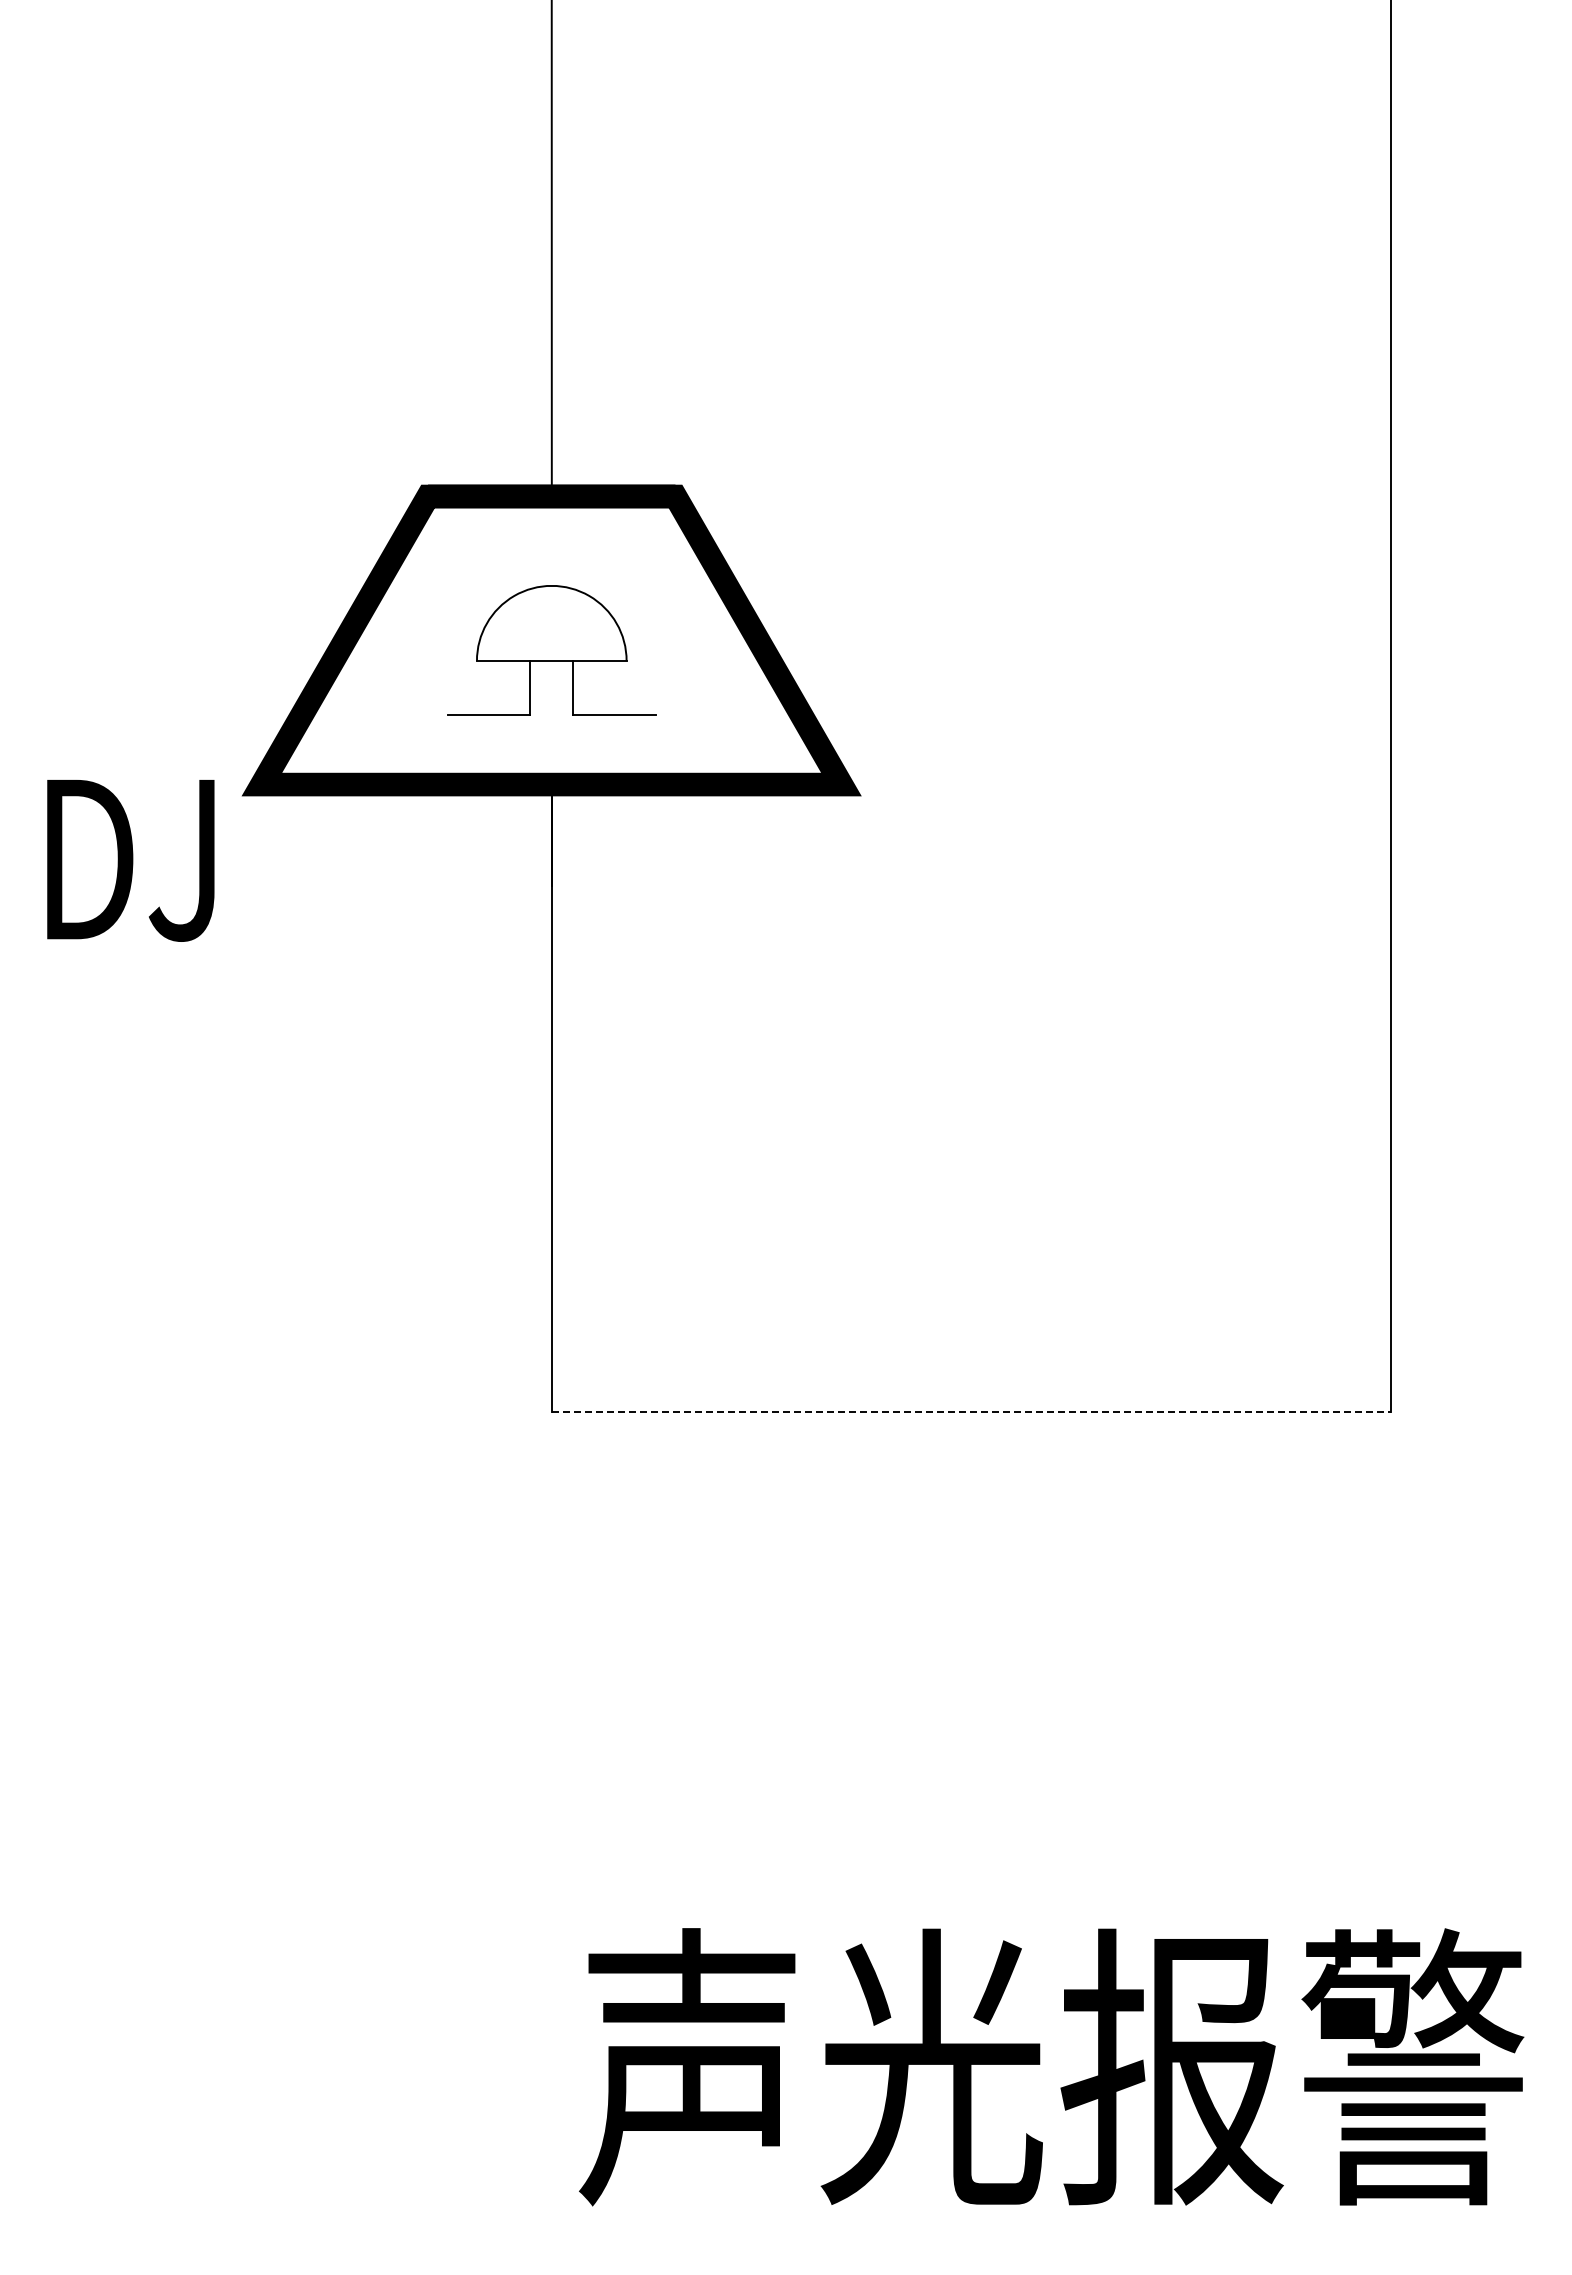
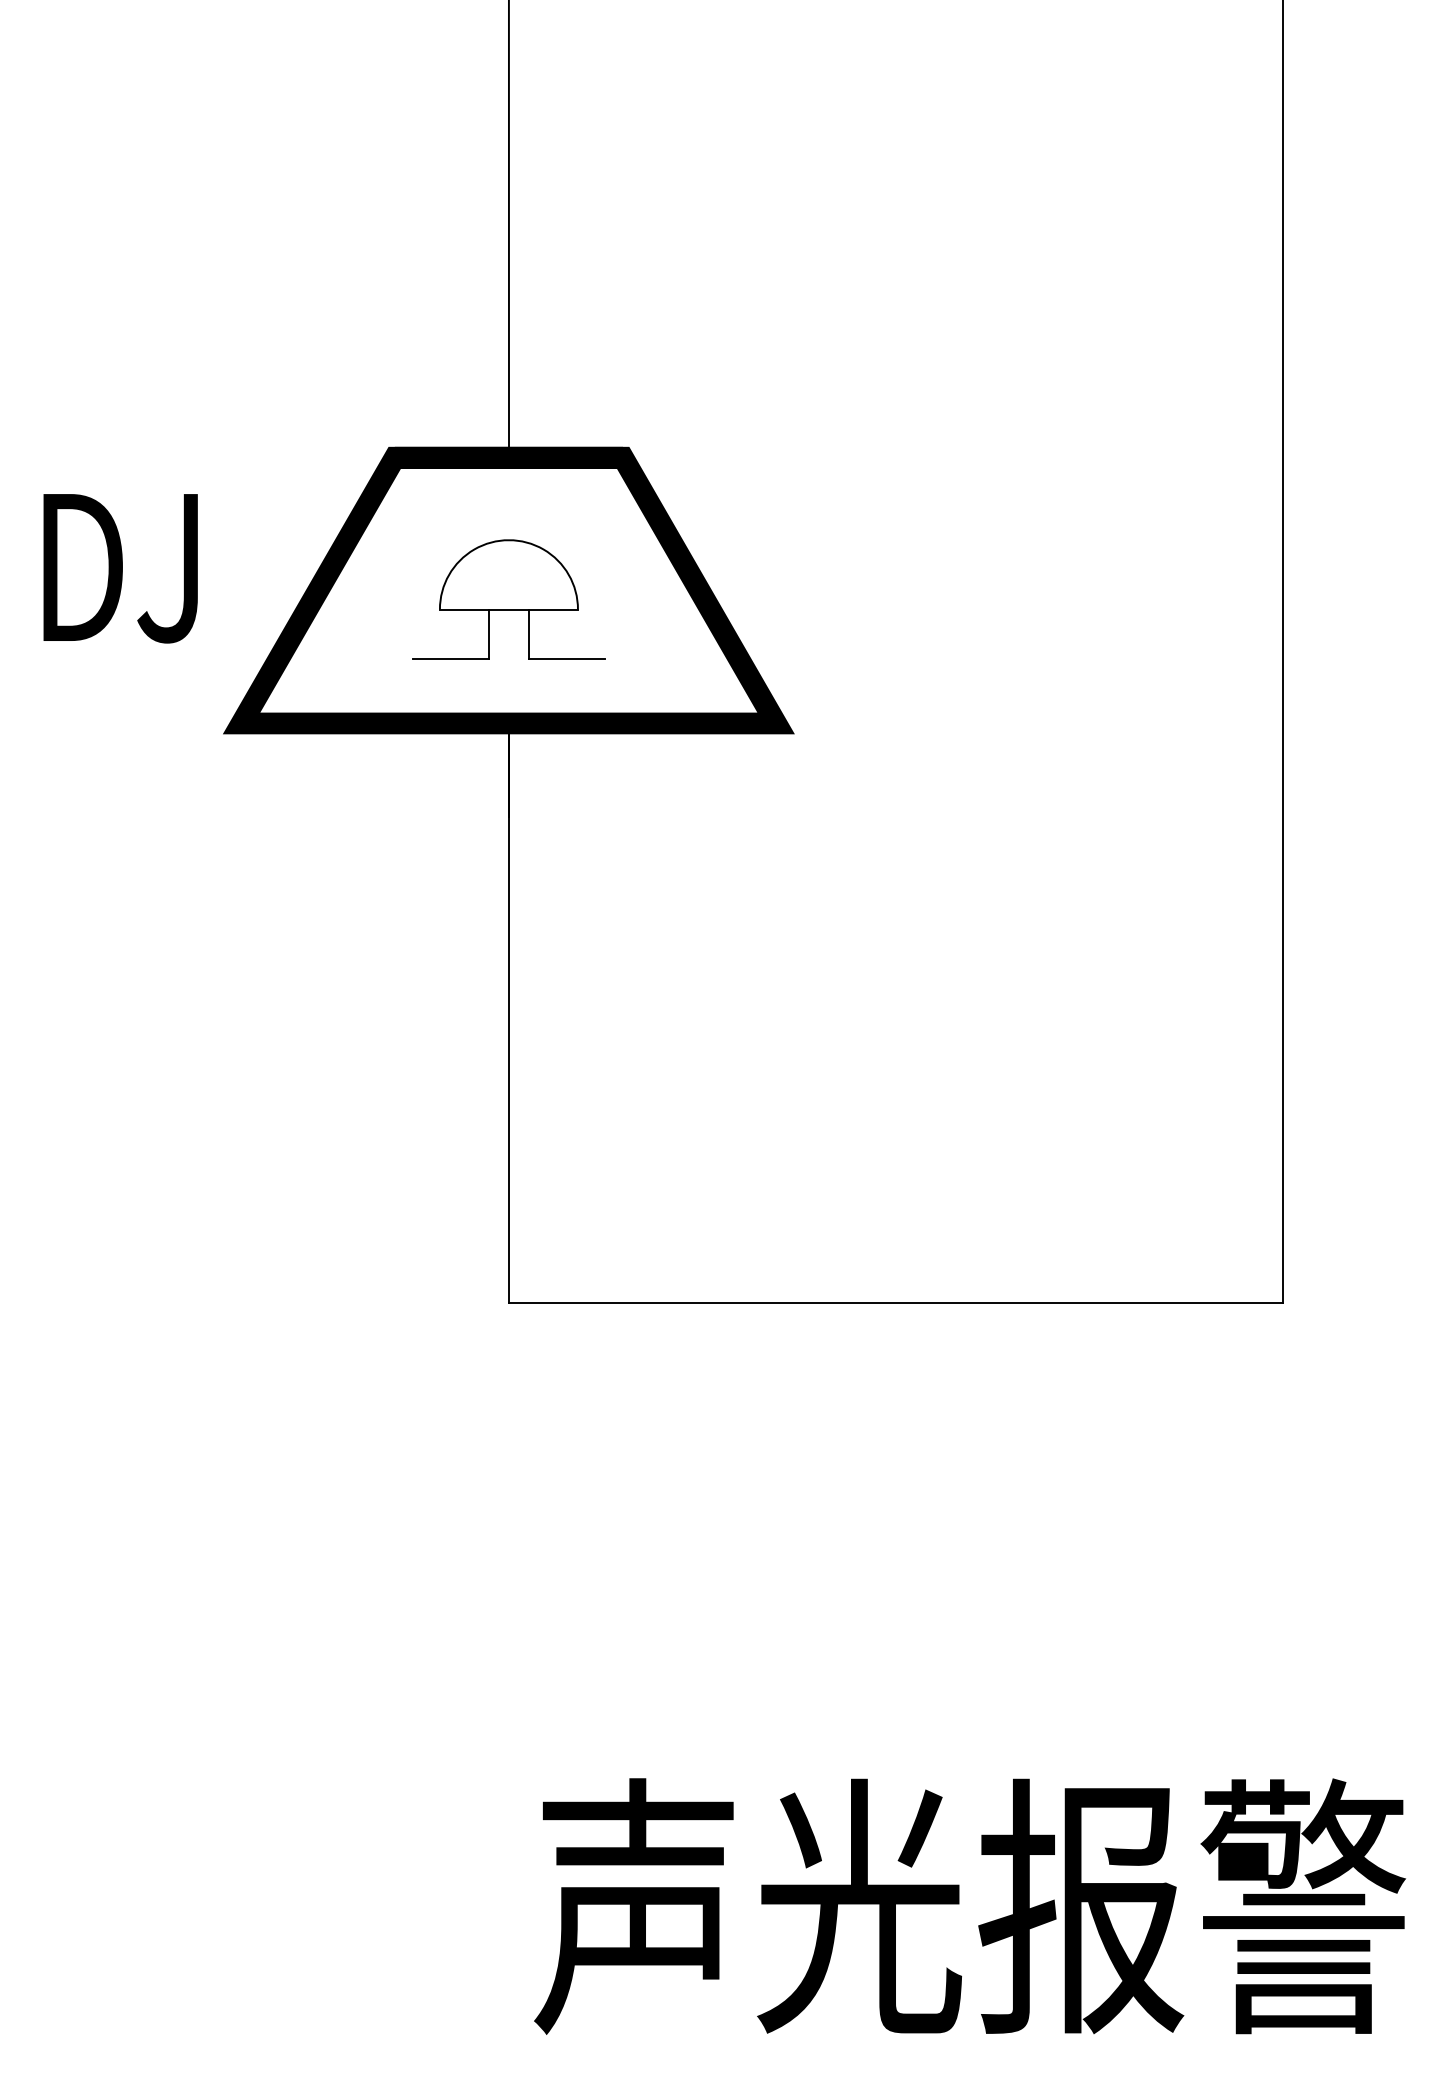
text: (130, 860) -> (120, 568), moved
line: (971, 1412) -> (896, 1302), dashed -> solid

